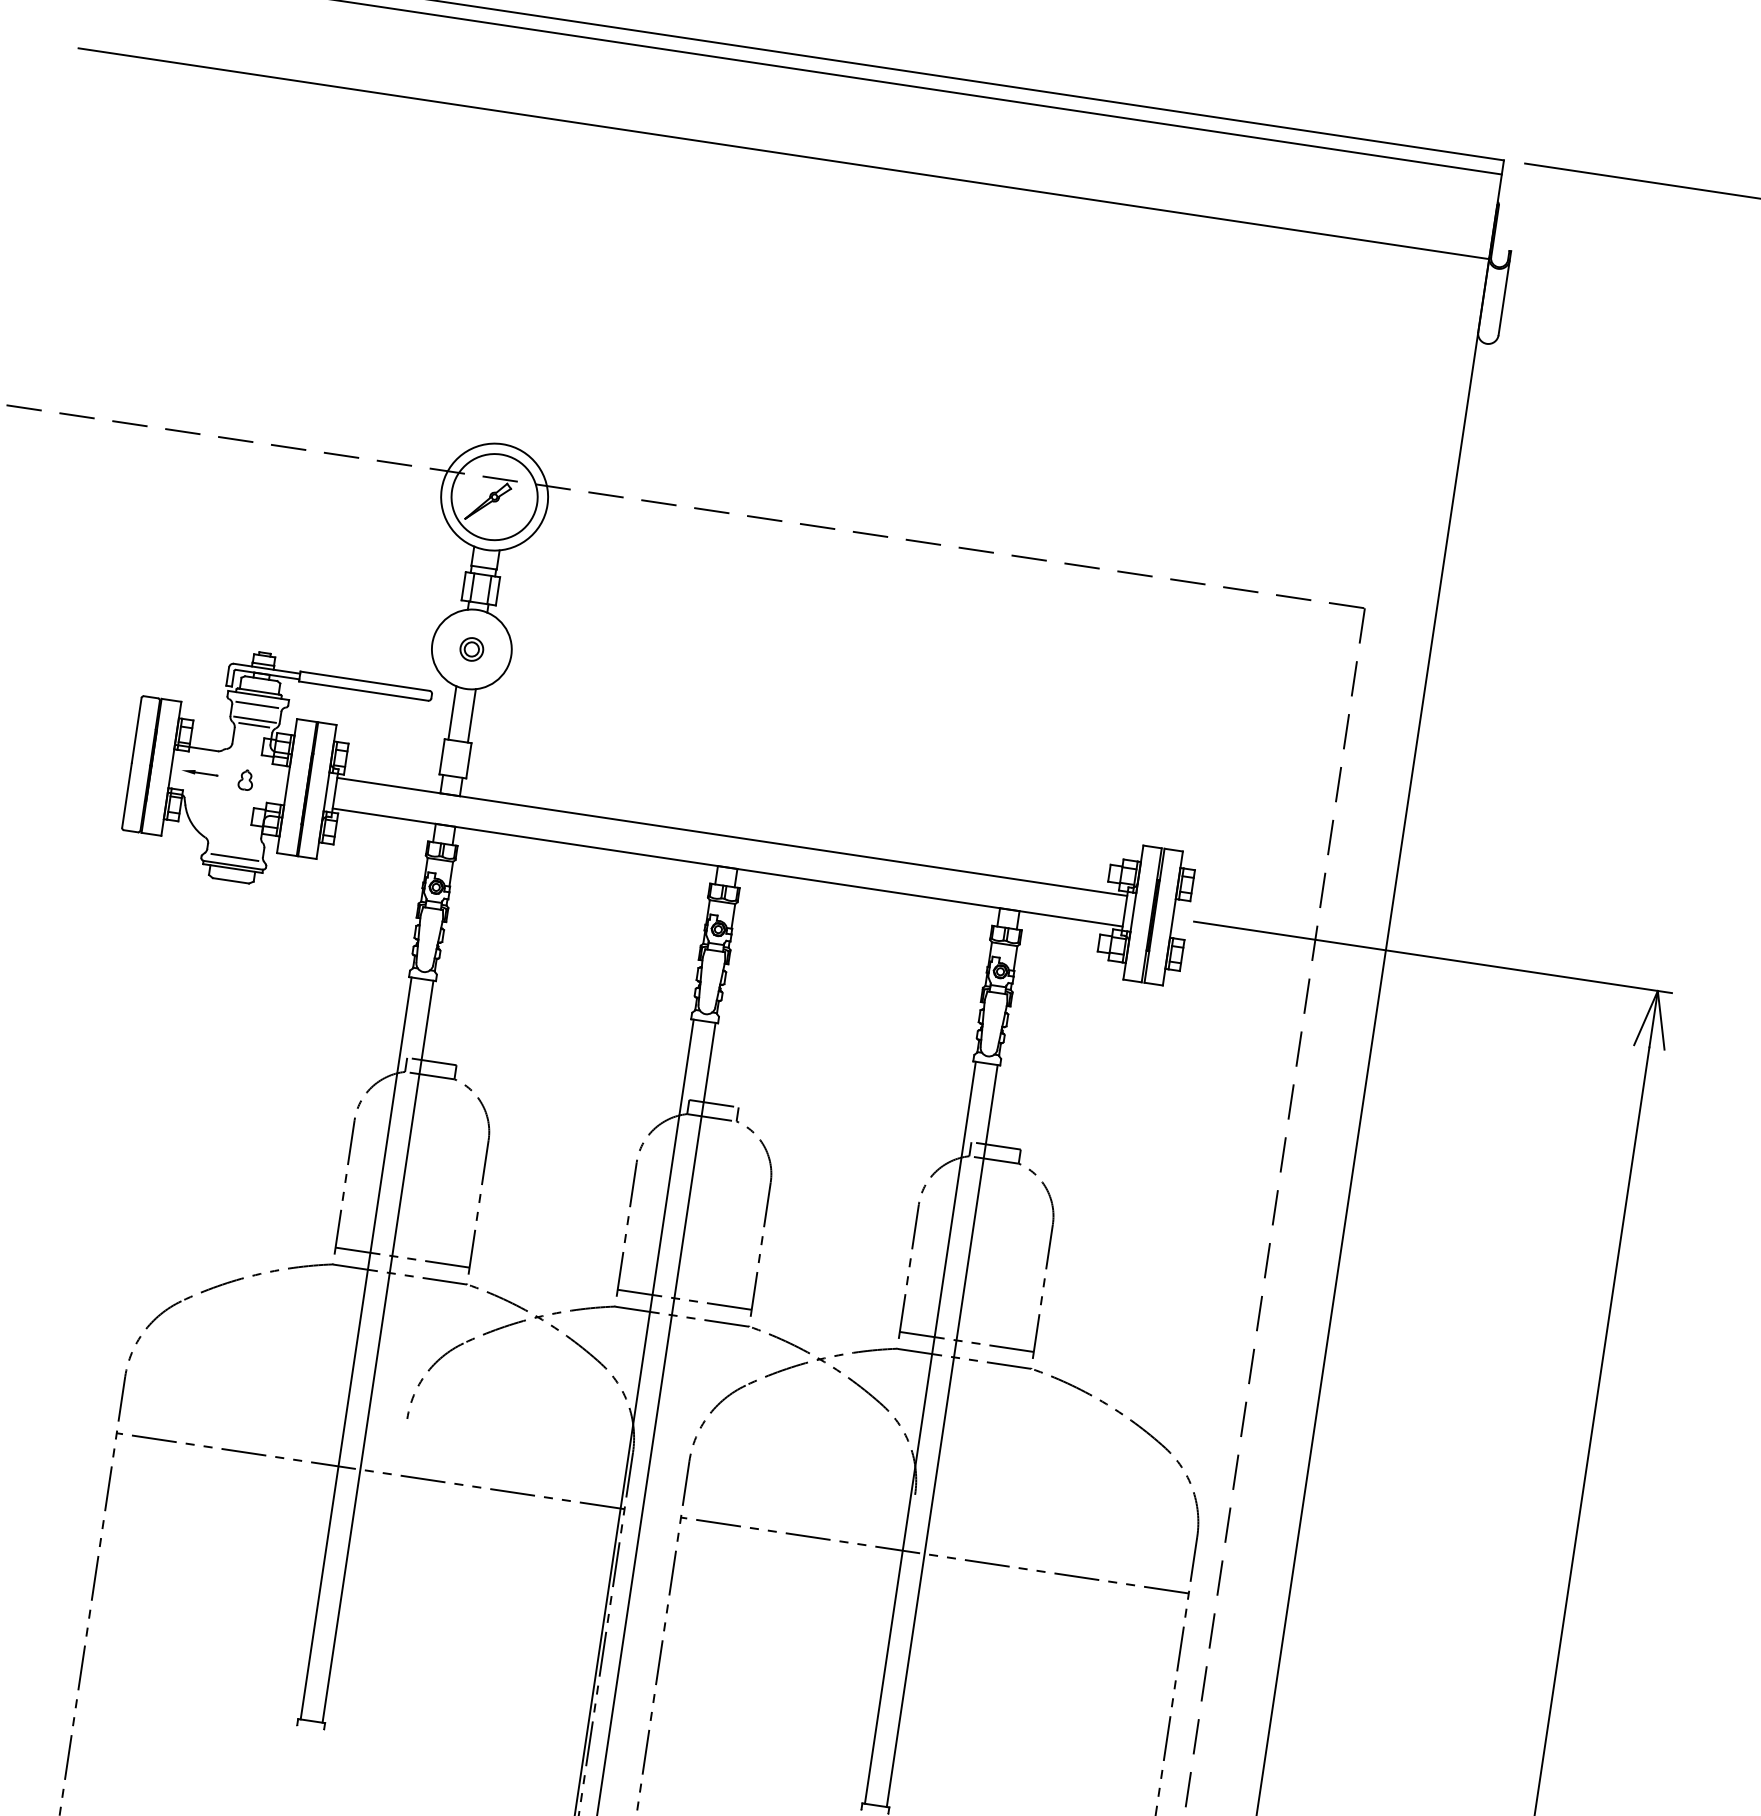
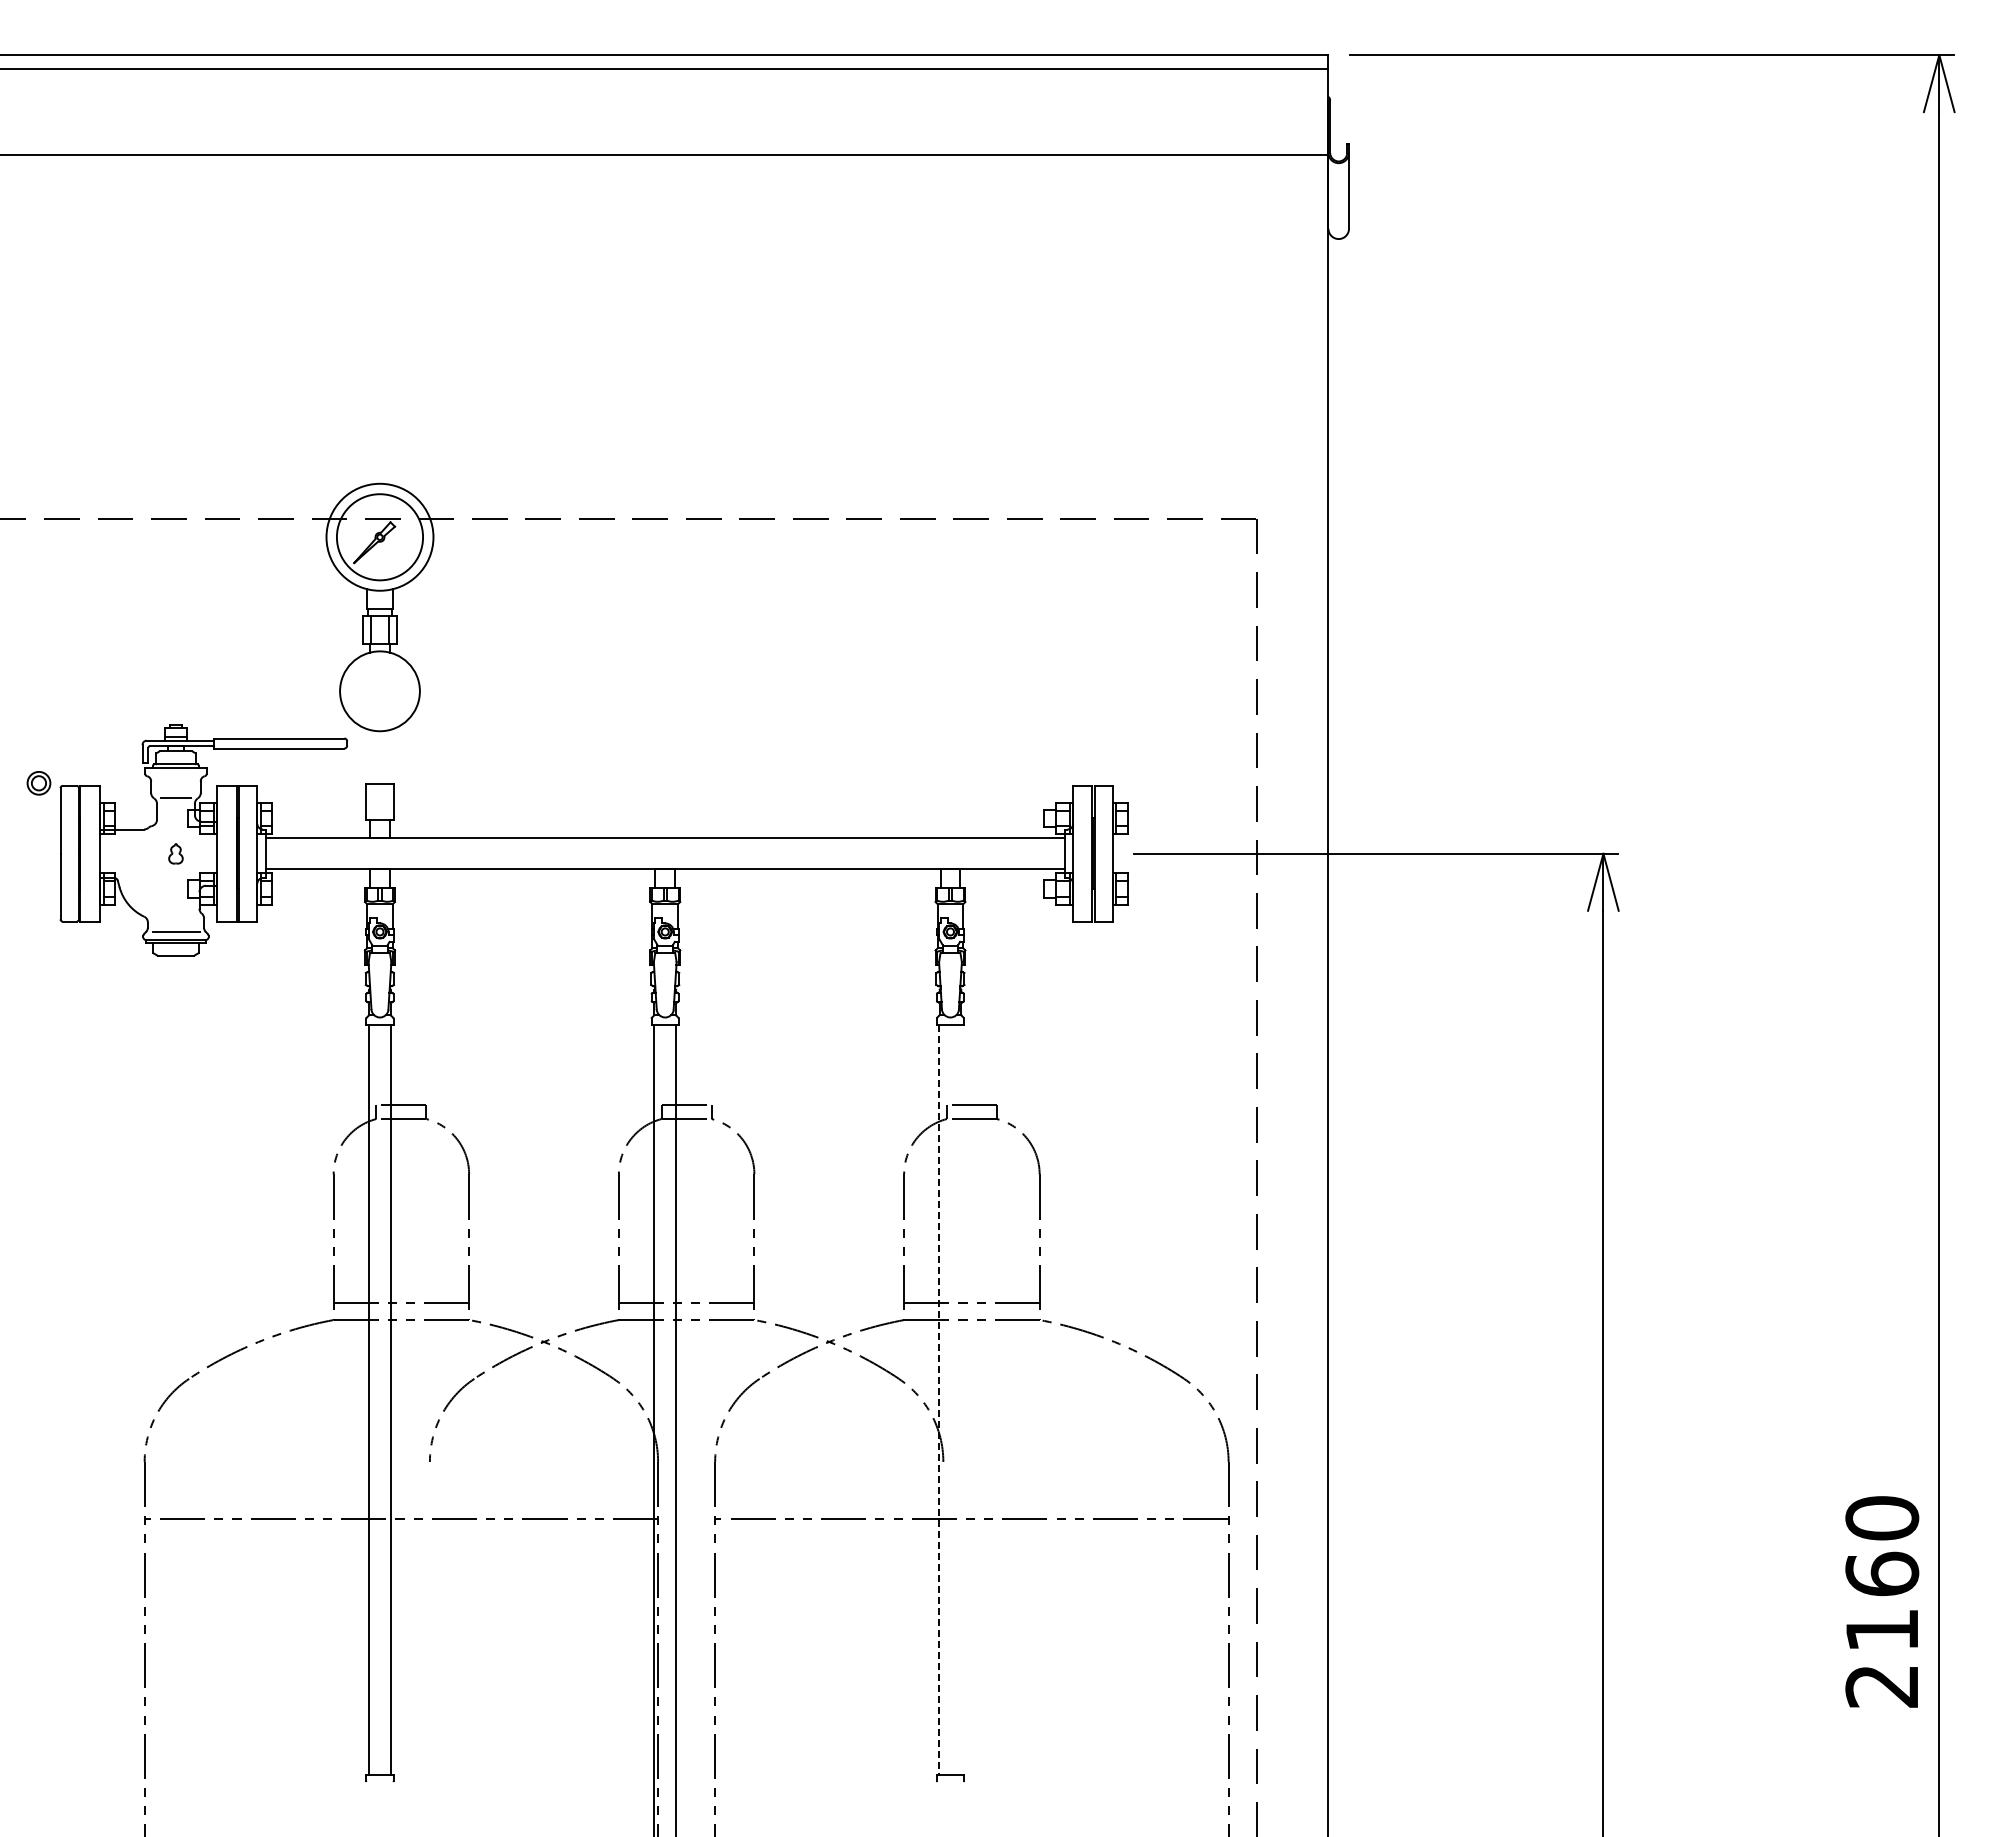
part: (471, 649) -> (38, 783), moved
line: (256, 704) -> (175, 777), removed
line: (452, 712) -> (370, 756), removed
line: (471, 715) -> (389, 756), removed
line: (254, 719) -> (175, 792), removed
part: (200, 772) -> (129, 853), removed
line: (920, 1433) -> (939, 1400), solid -> dashed
line: (942, 1435) -> (961, 1399), removed

